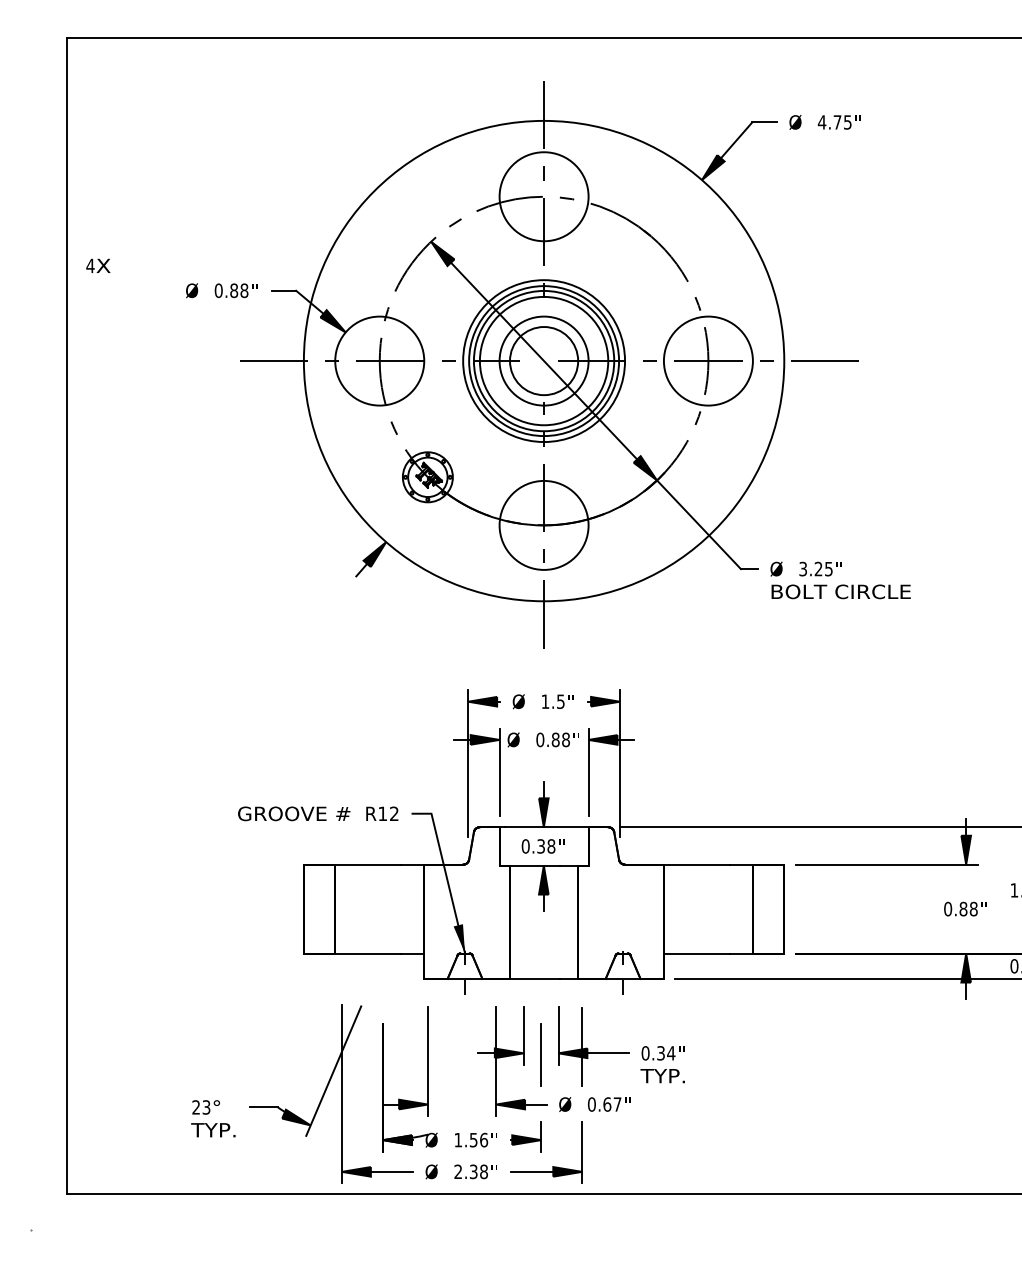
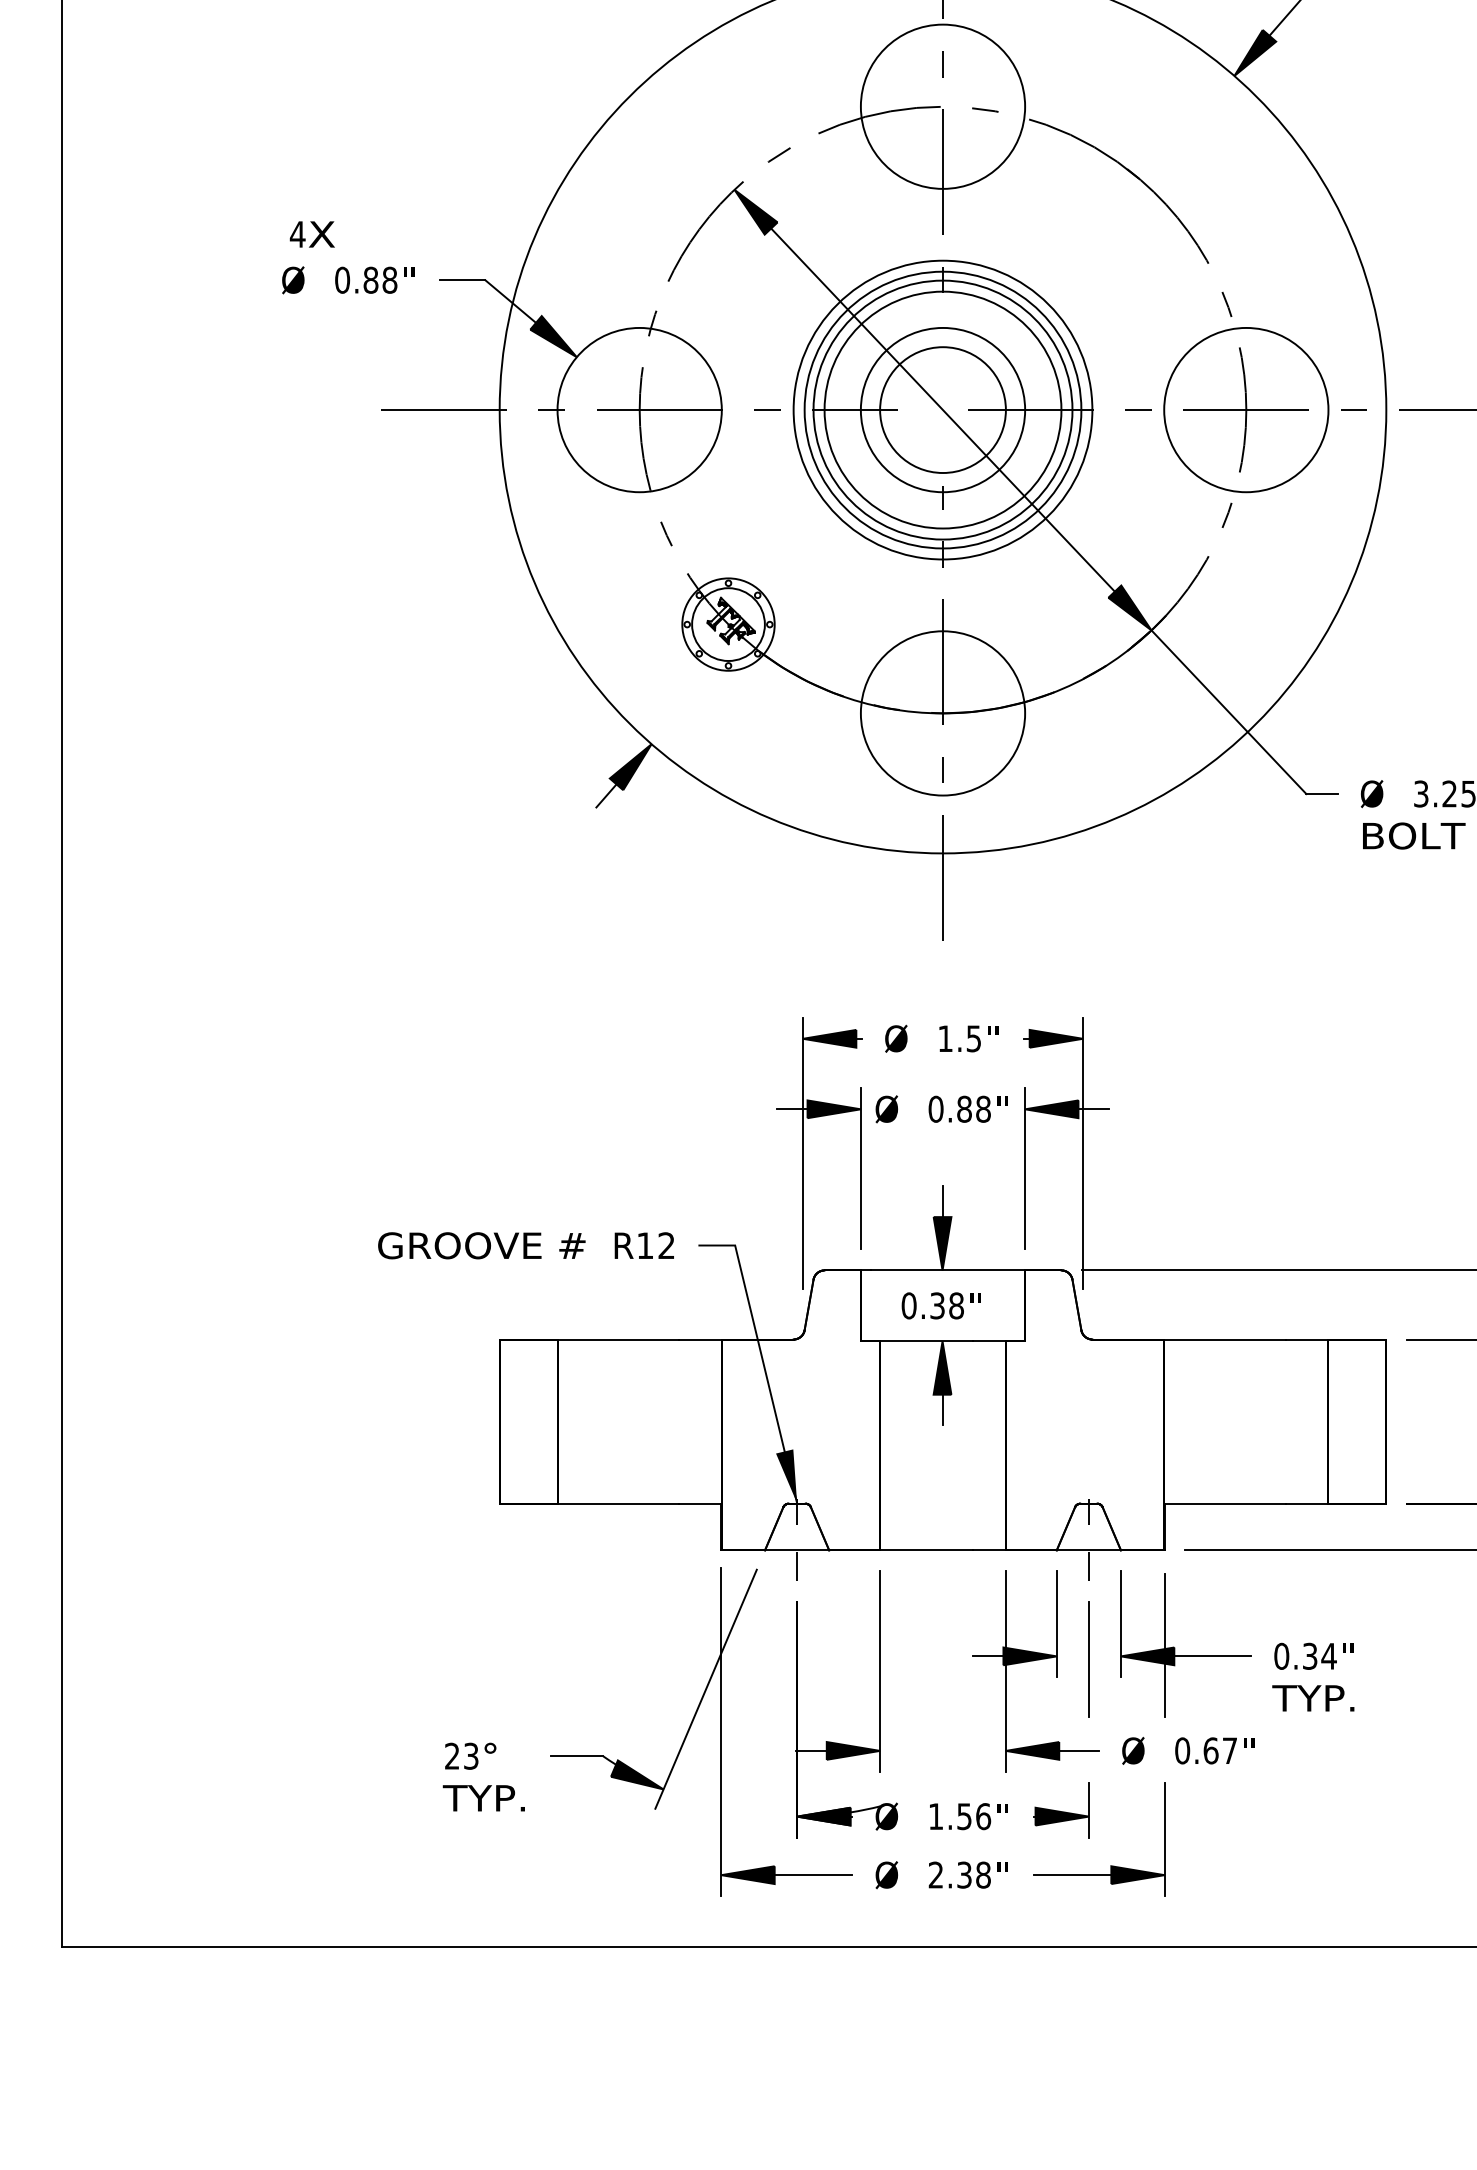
text: (98, 265) -> (312, 233), moved
part: (428, 1093) -> (881, 1730), moved

